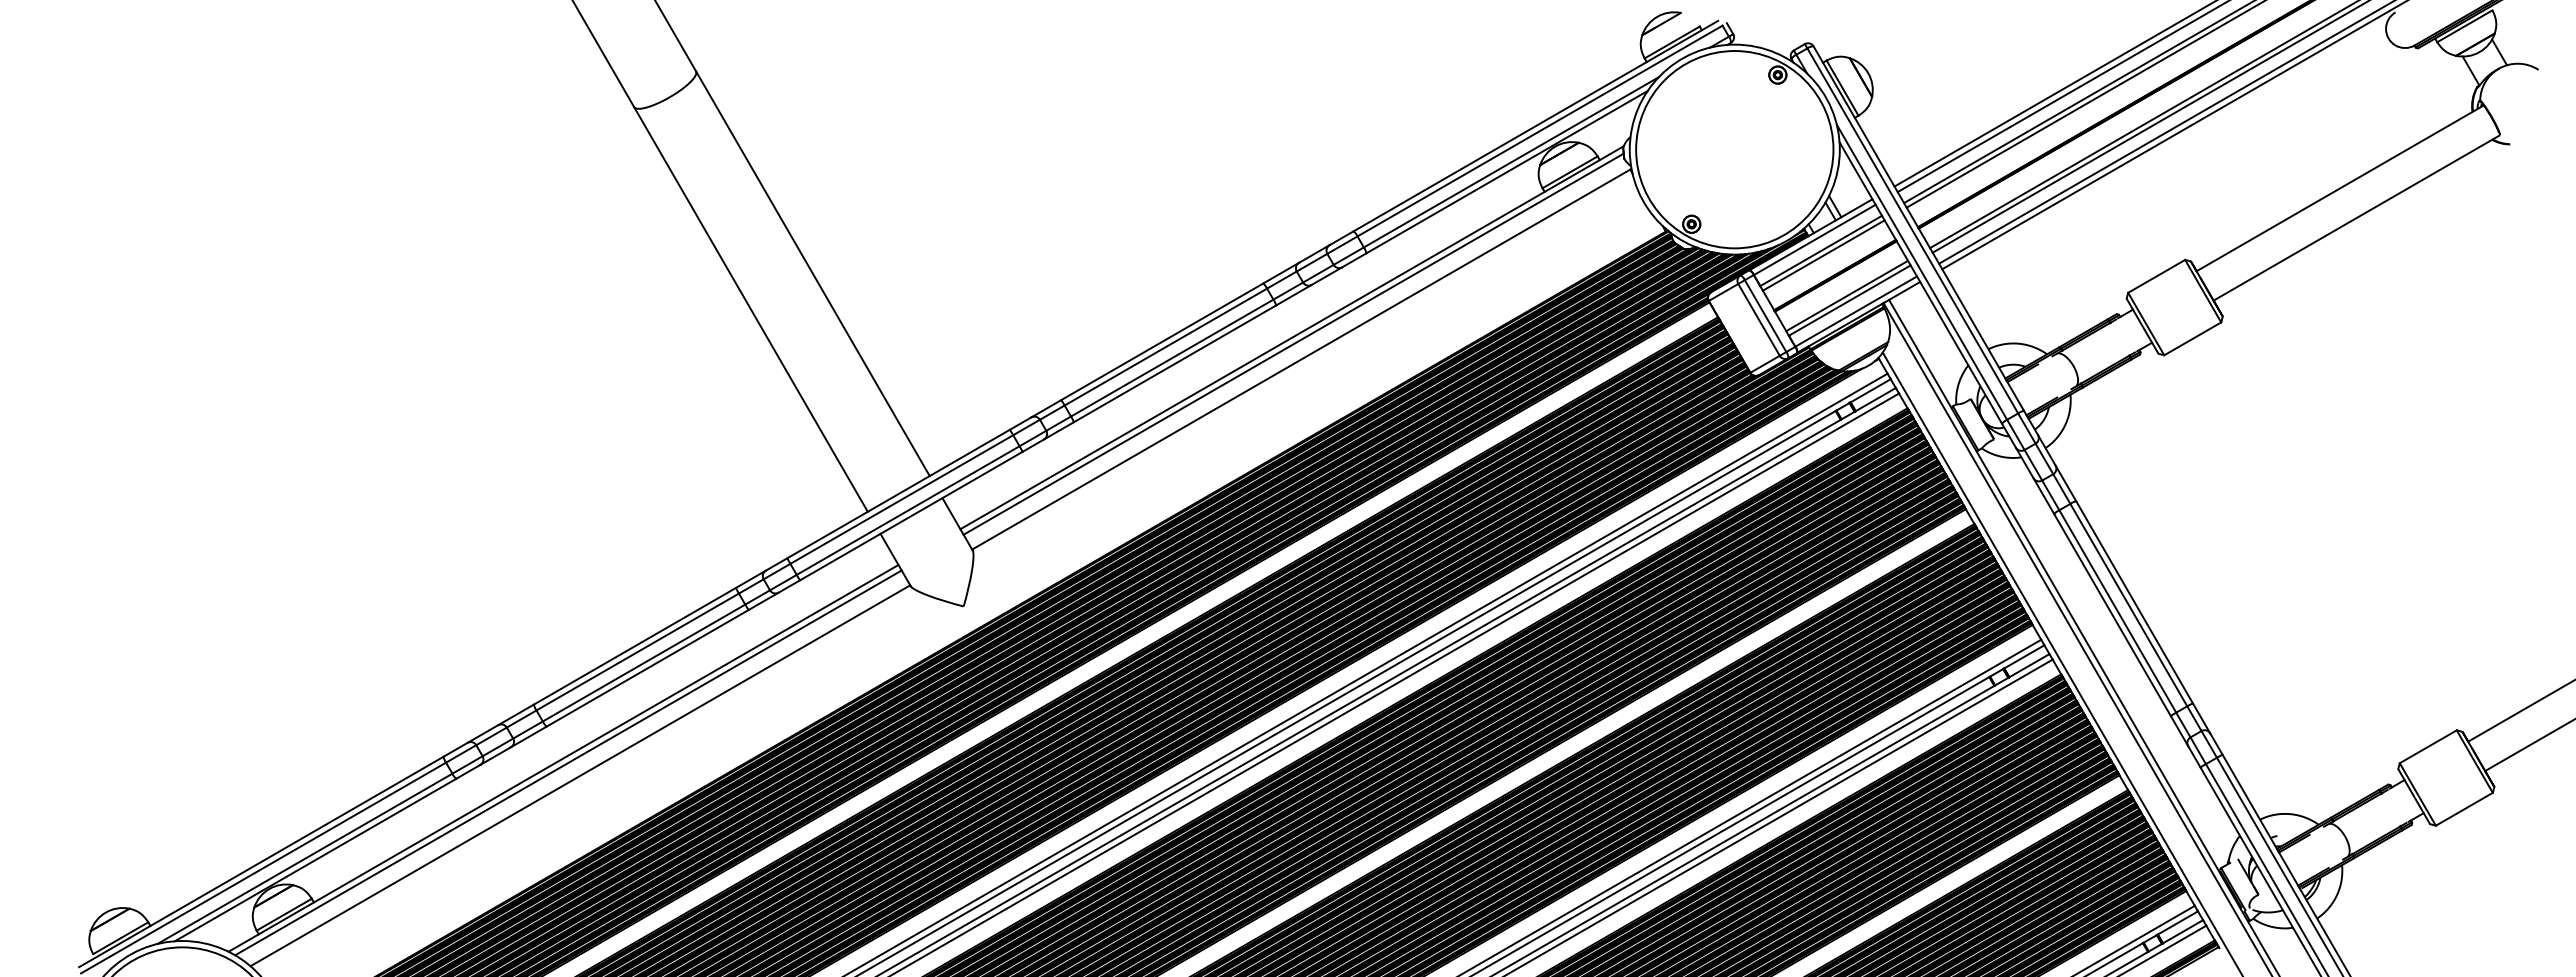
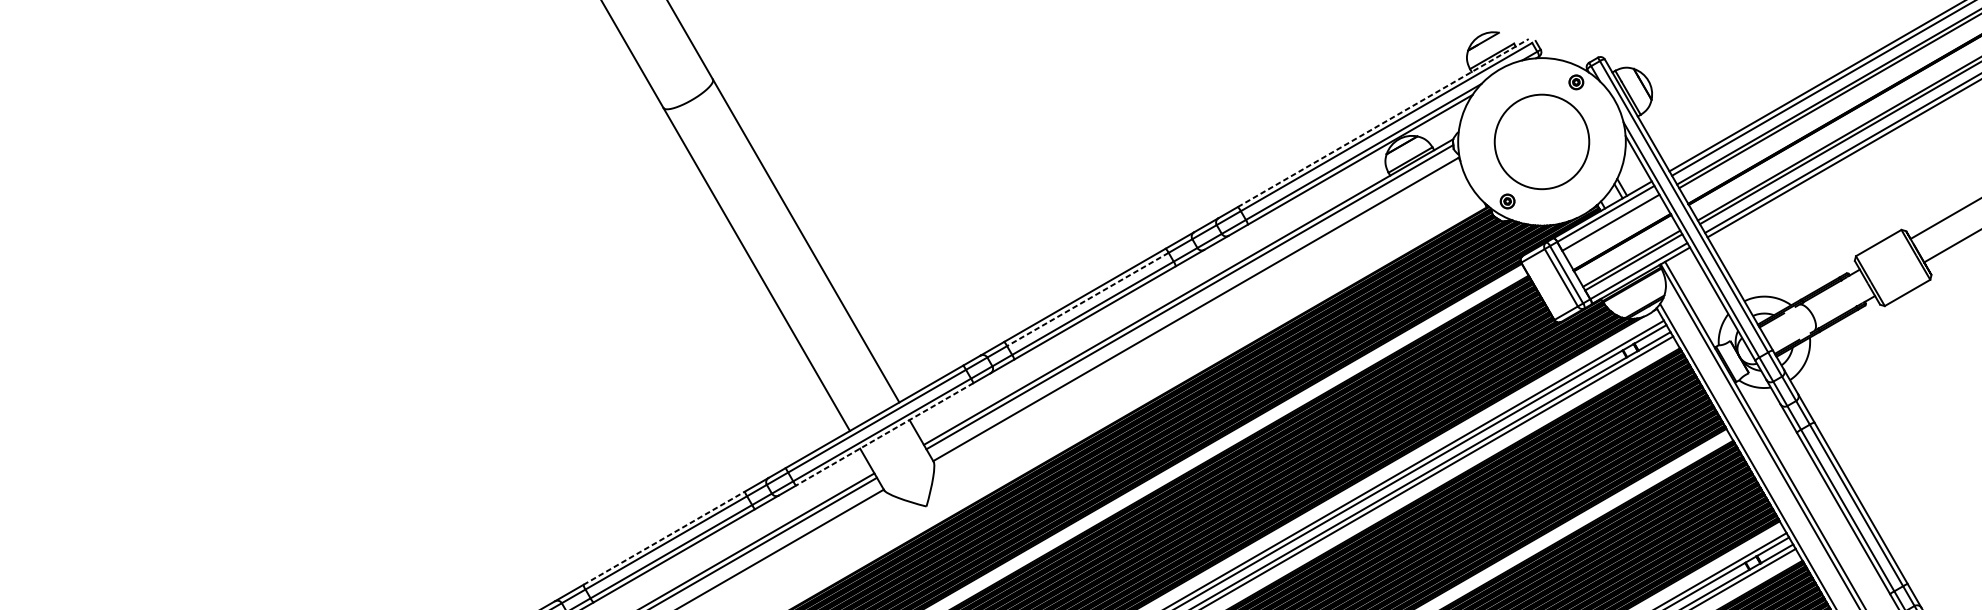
line: (1536, 125) -> (1383, 122), solid -> dashed
circle: (1734, 149) -> (1541, 141), size x0.6
line: (1823, 255) -> (1612, 226), removed
line: (1165, 347) -> (1087, 299), solid -> dashed
line: (910, 516) -> (884, 434), solid -> dashed
line: (634, 646) -> (663, 538), solid -> dashed

